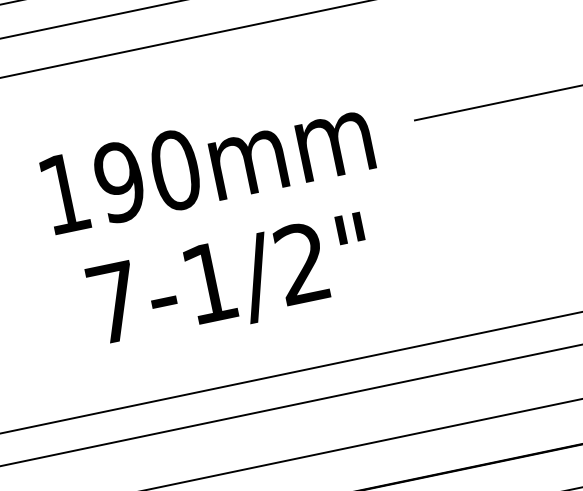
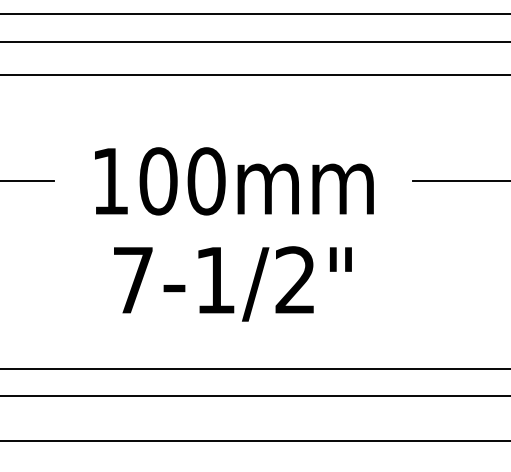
text: (119, 182) -> (158, 181), 190 -> 100

